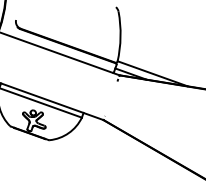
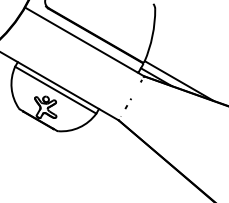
part: (108, 103) -> (127, 103), added

